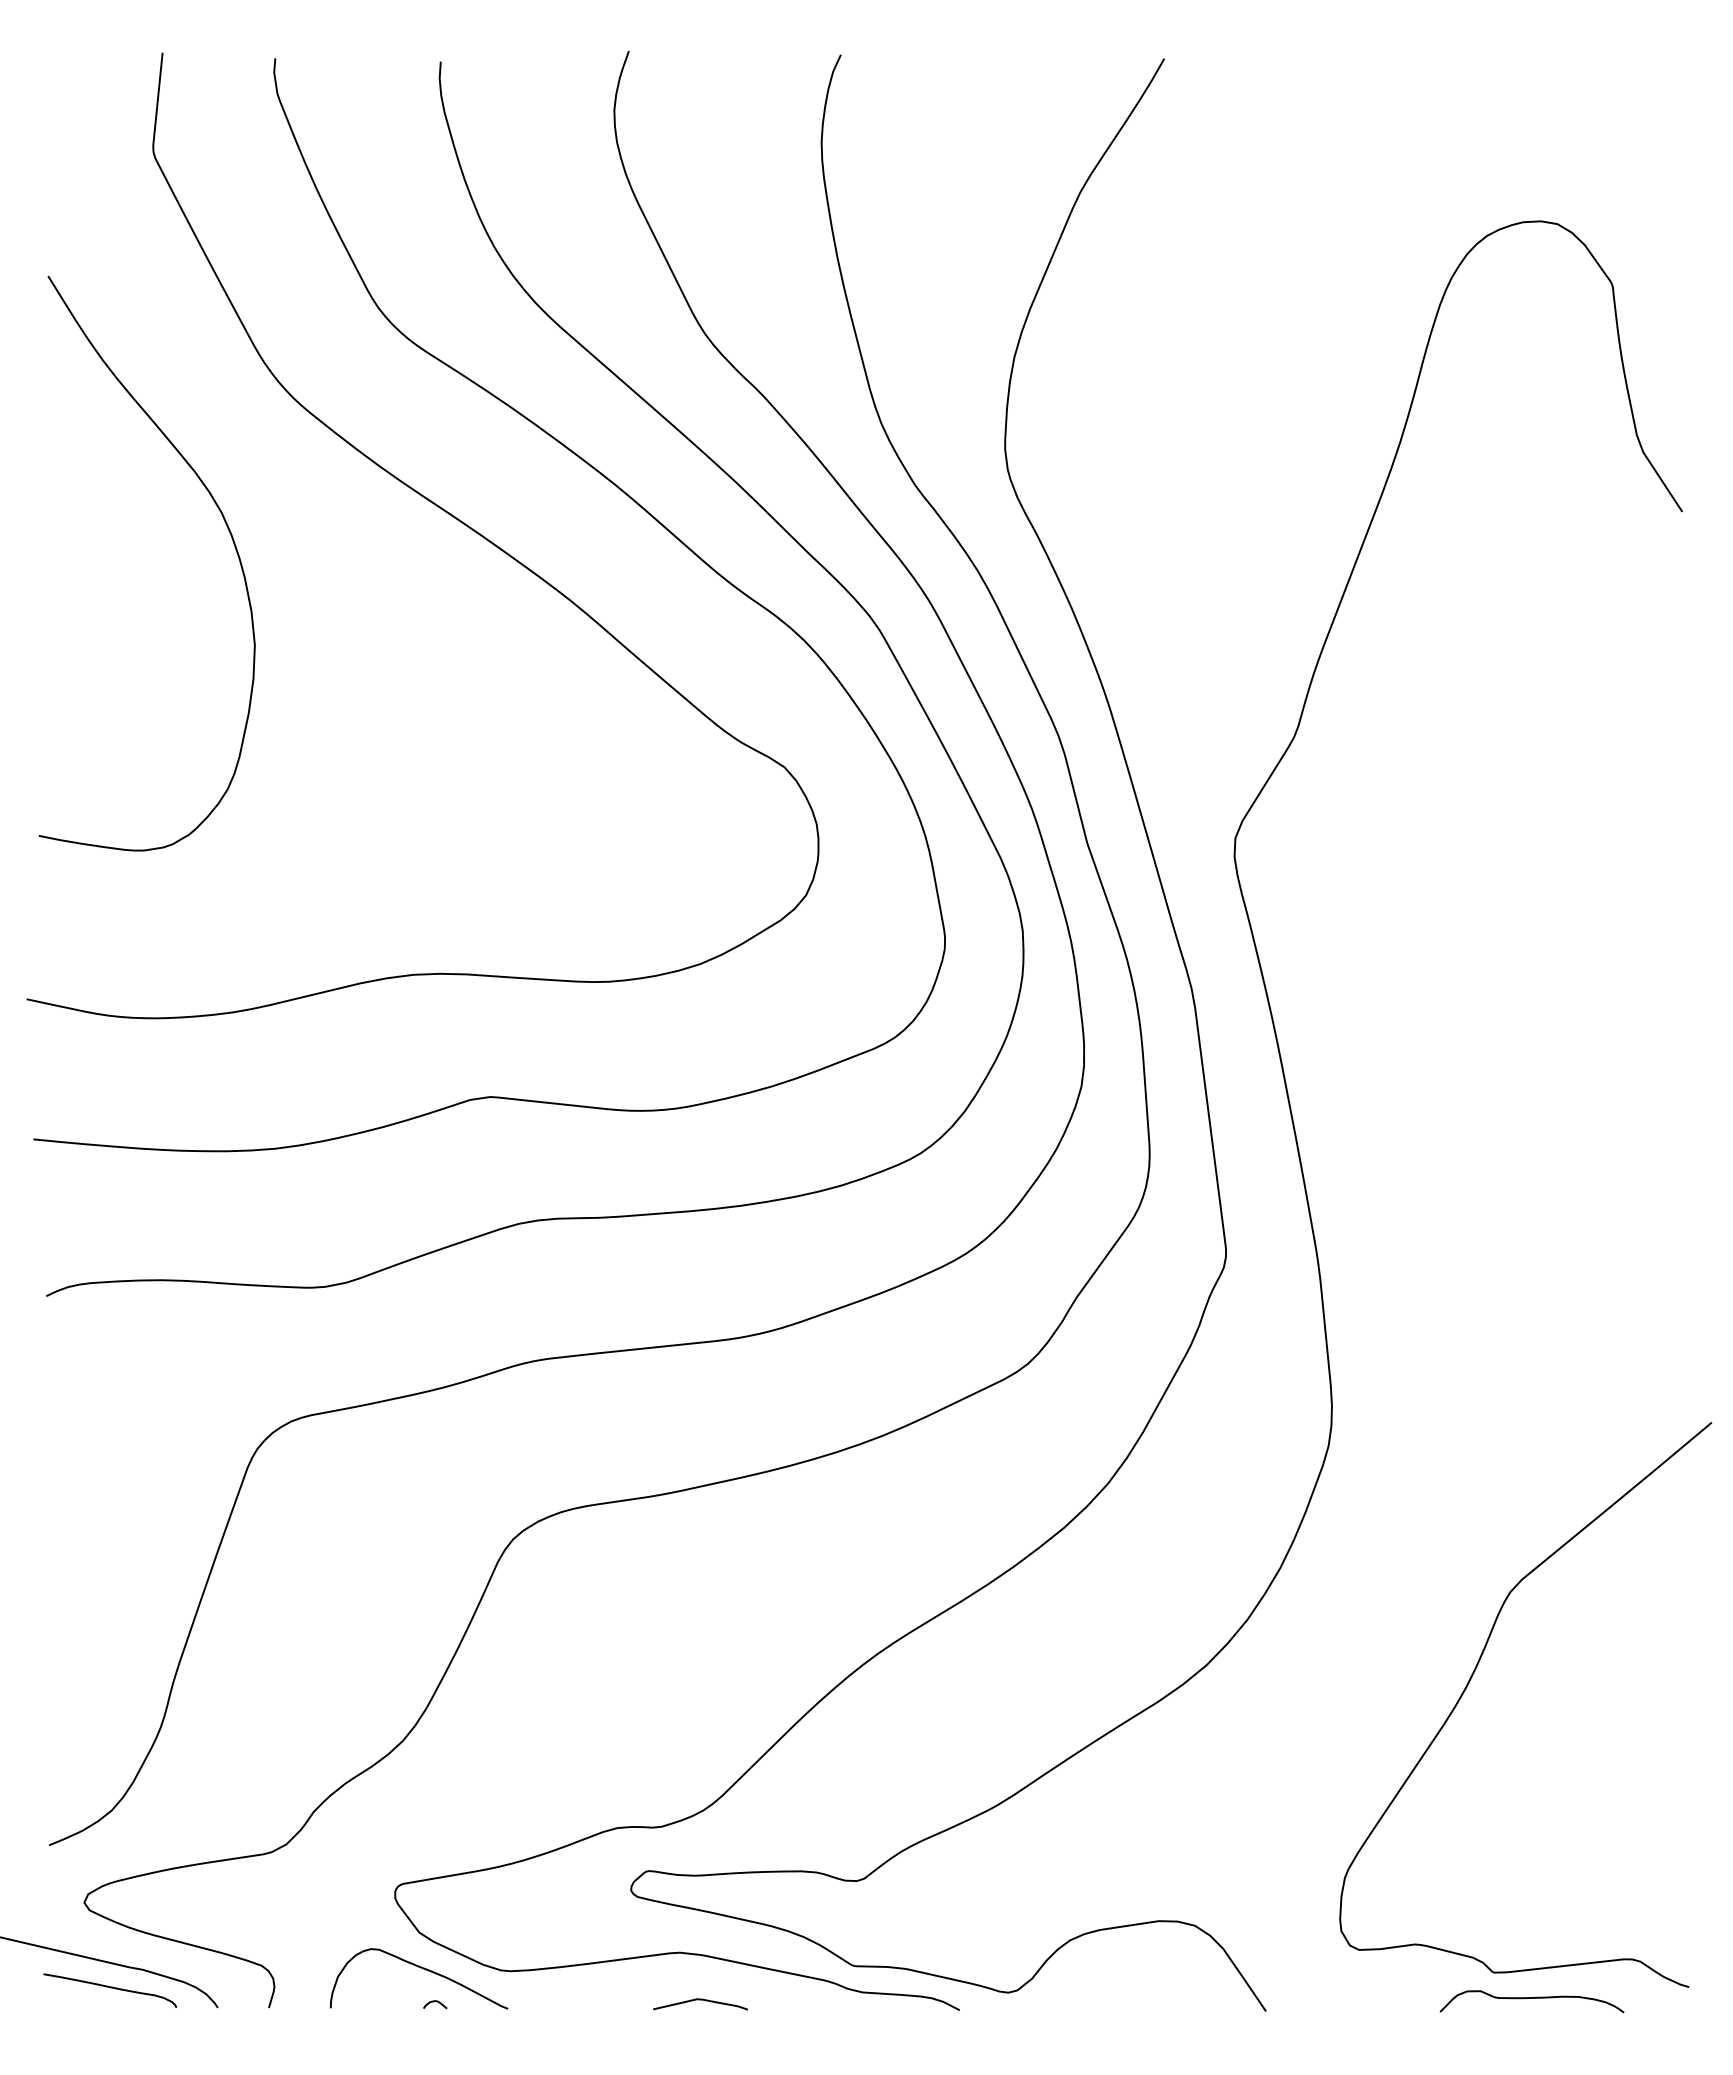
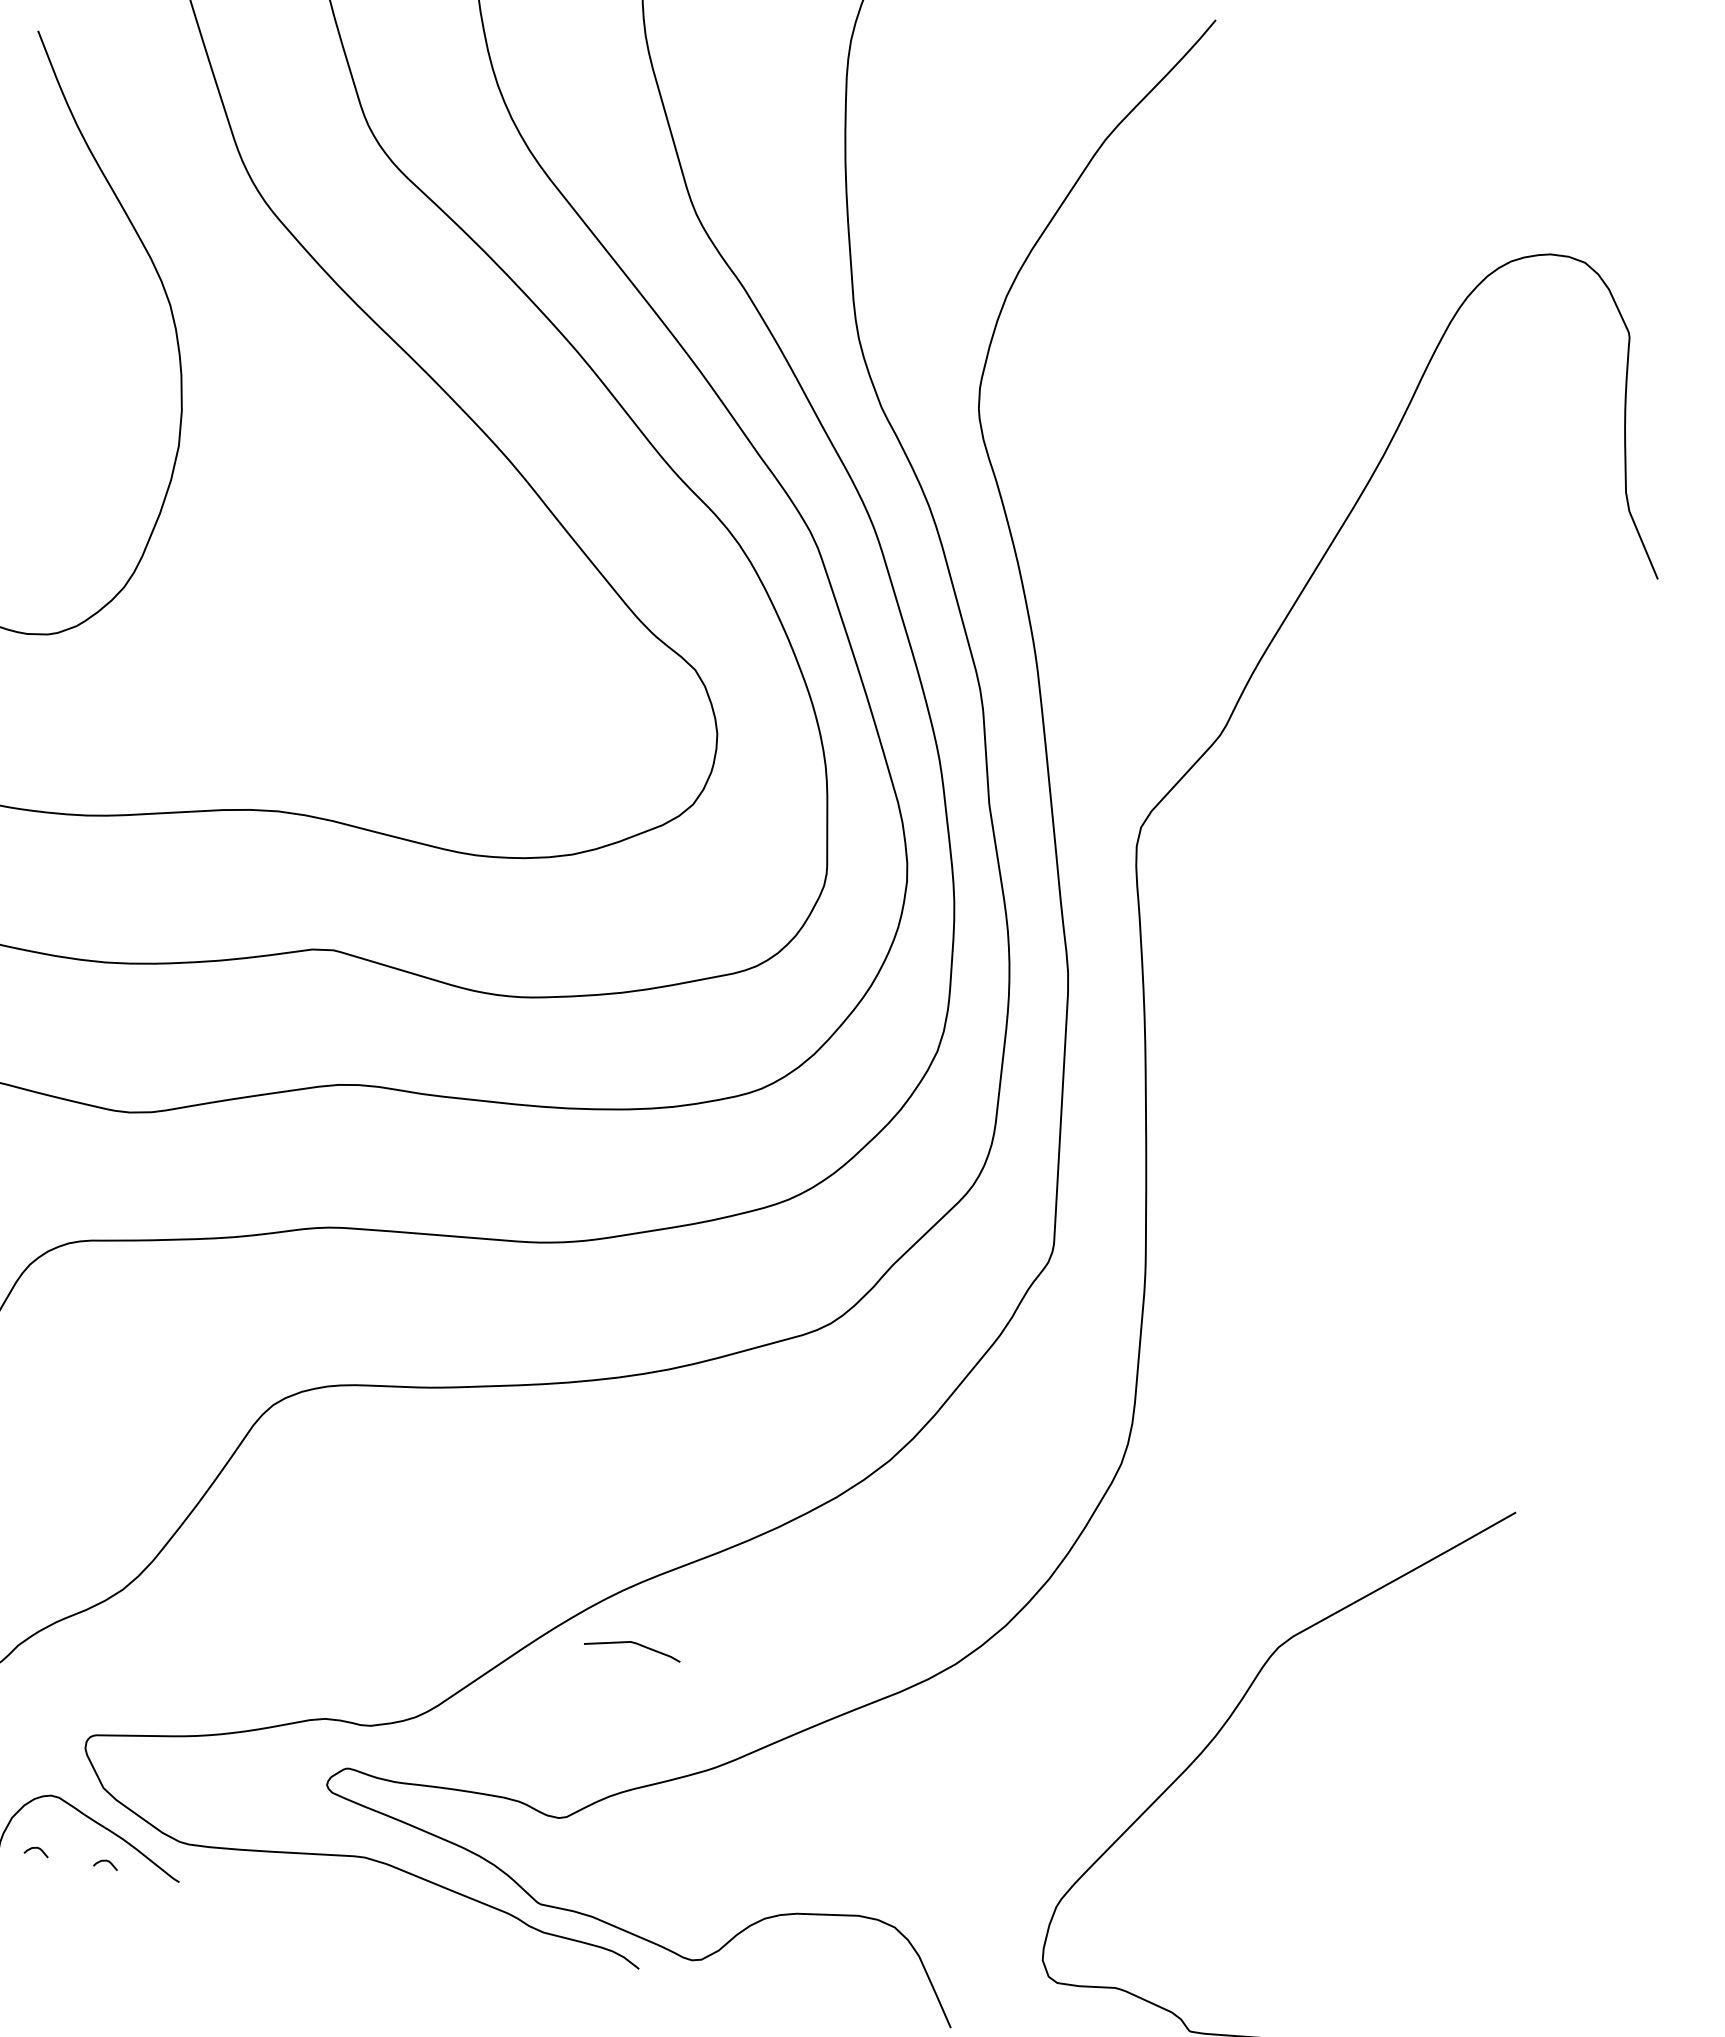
curve: (700, 2000) -> (633, 1643), moved
curve: (366, 2002) -> (36, 1849), added

